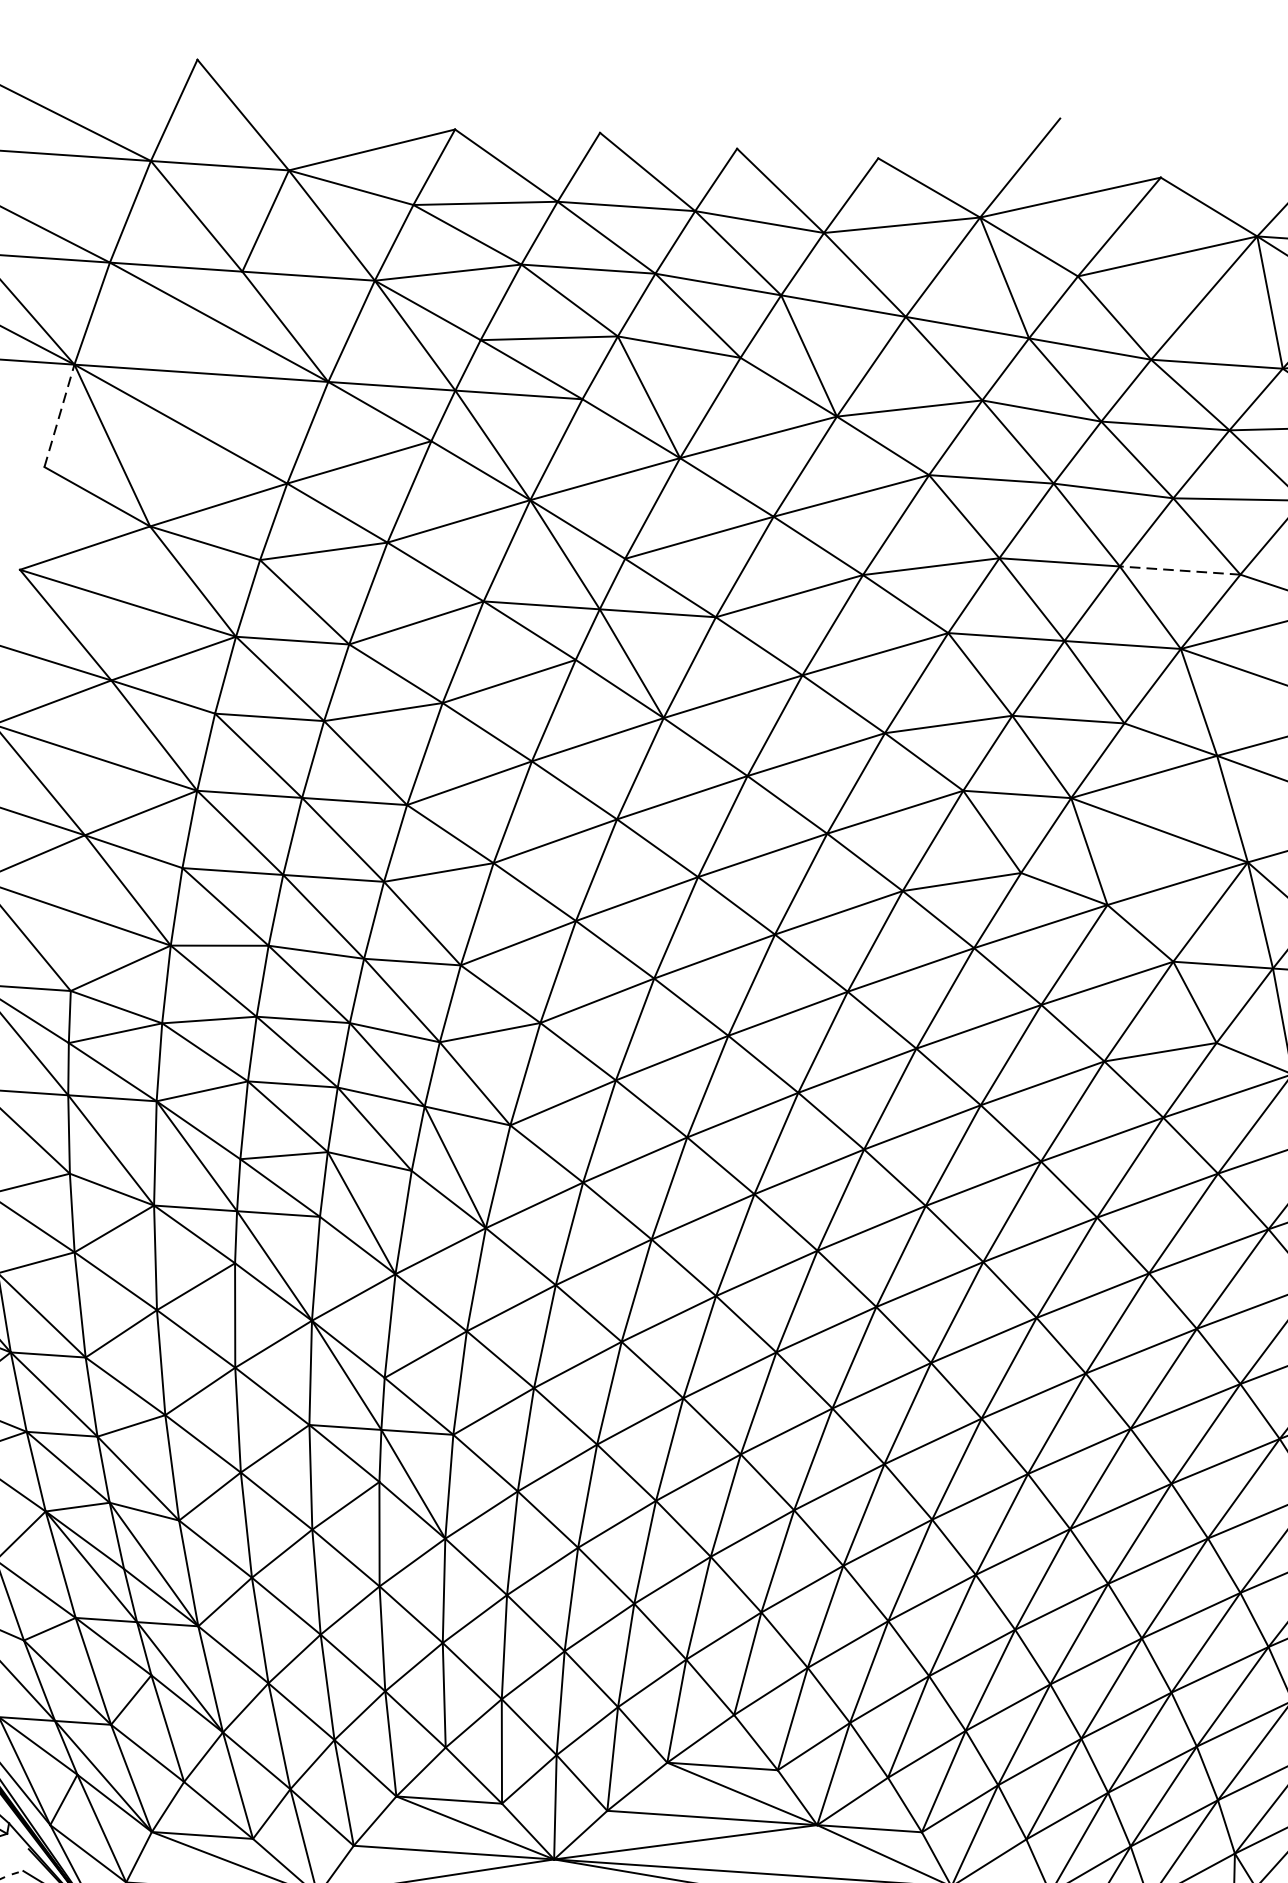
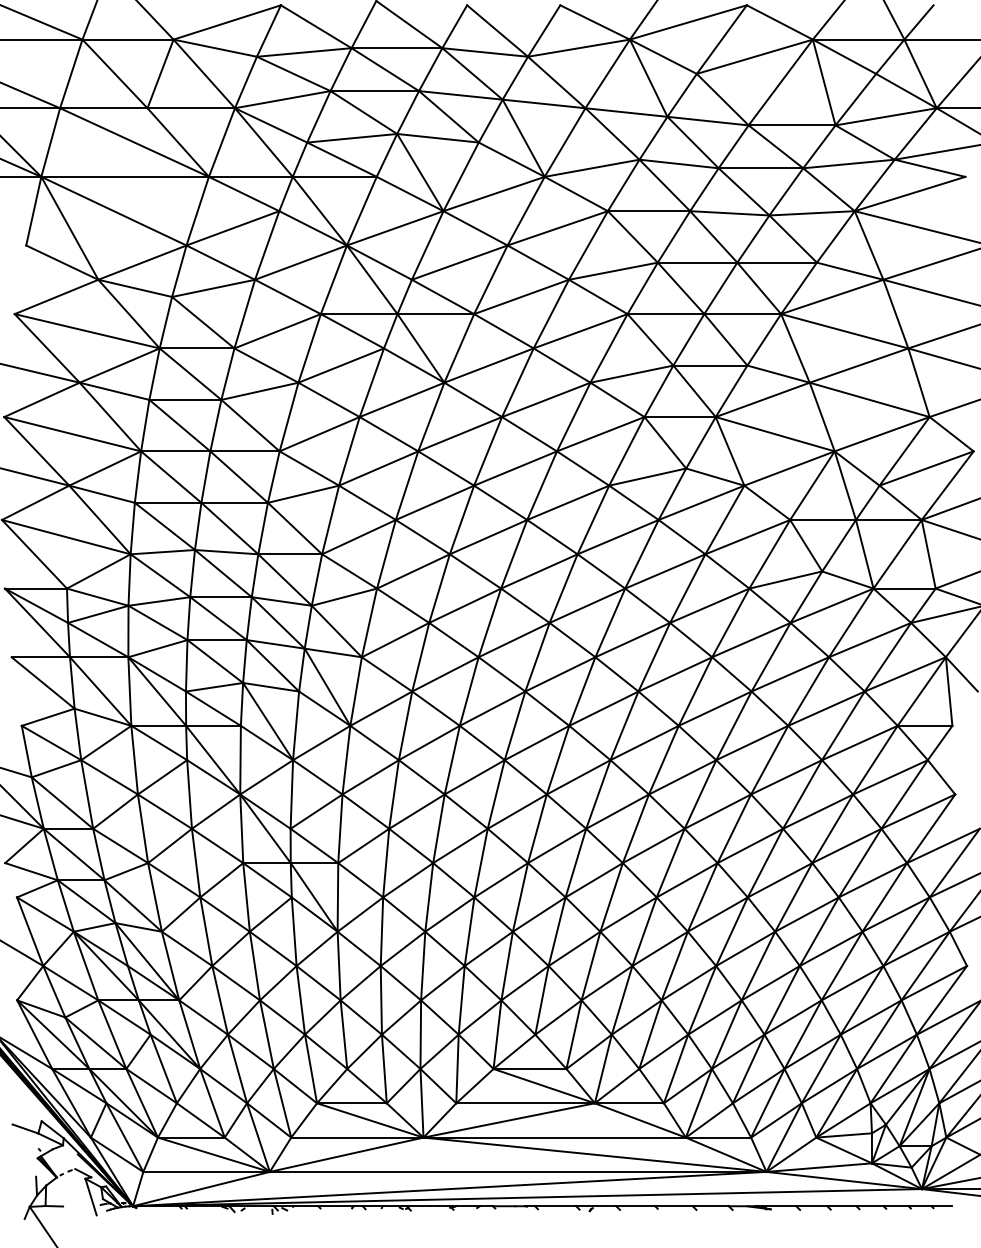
line: (59, 414) -> (33, 210), dashed -> solid
line: (1180, 570) -> (777, 262), dashed -> solid

